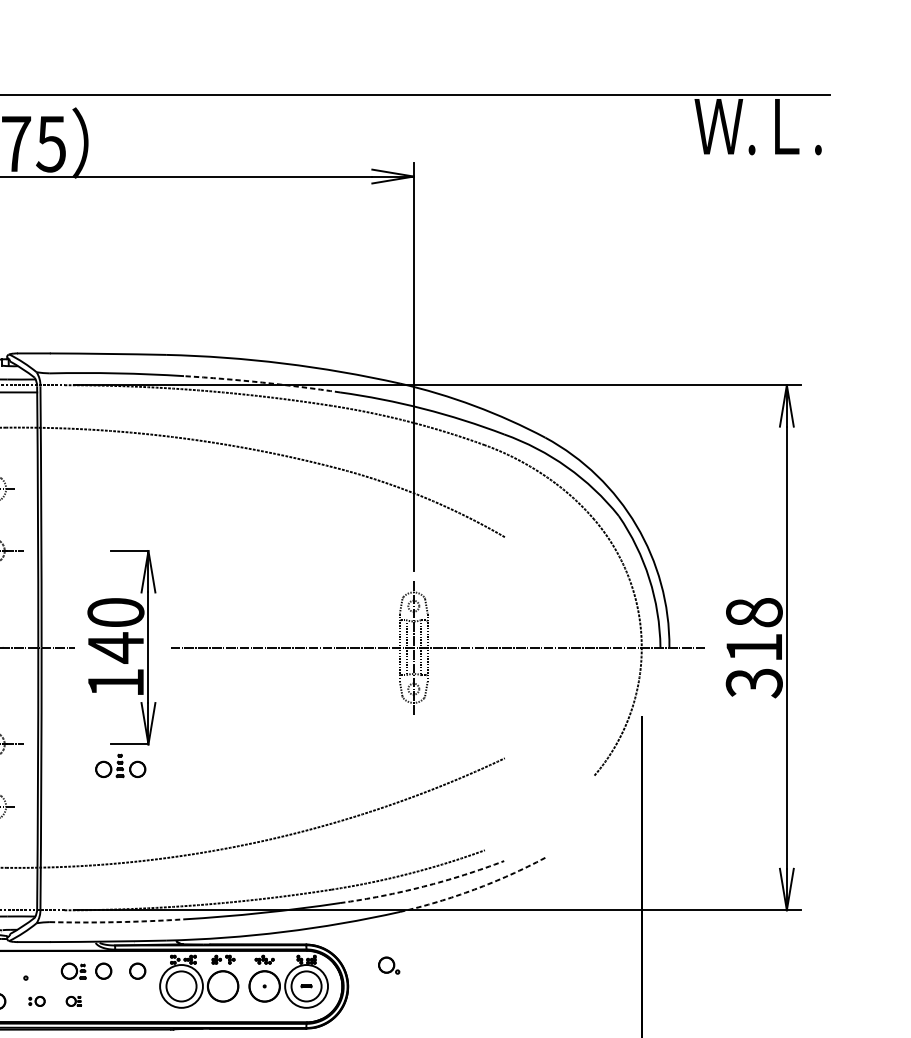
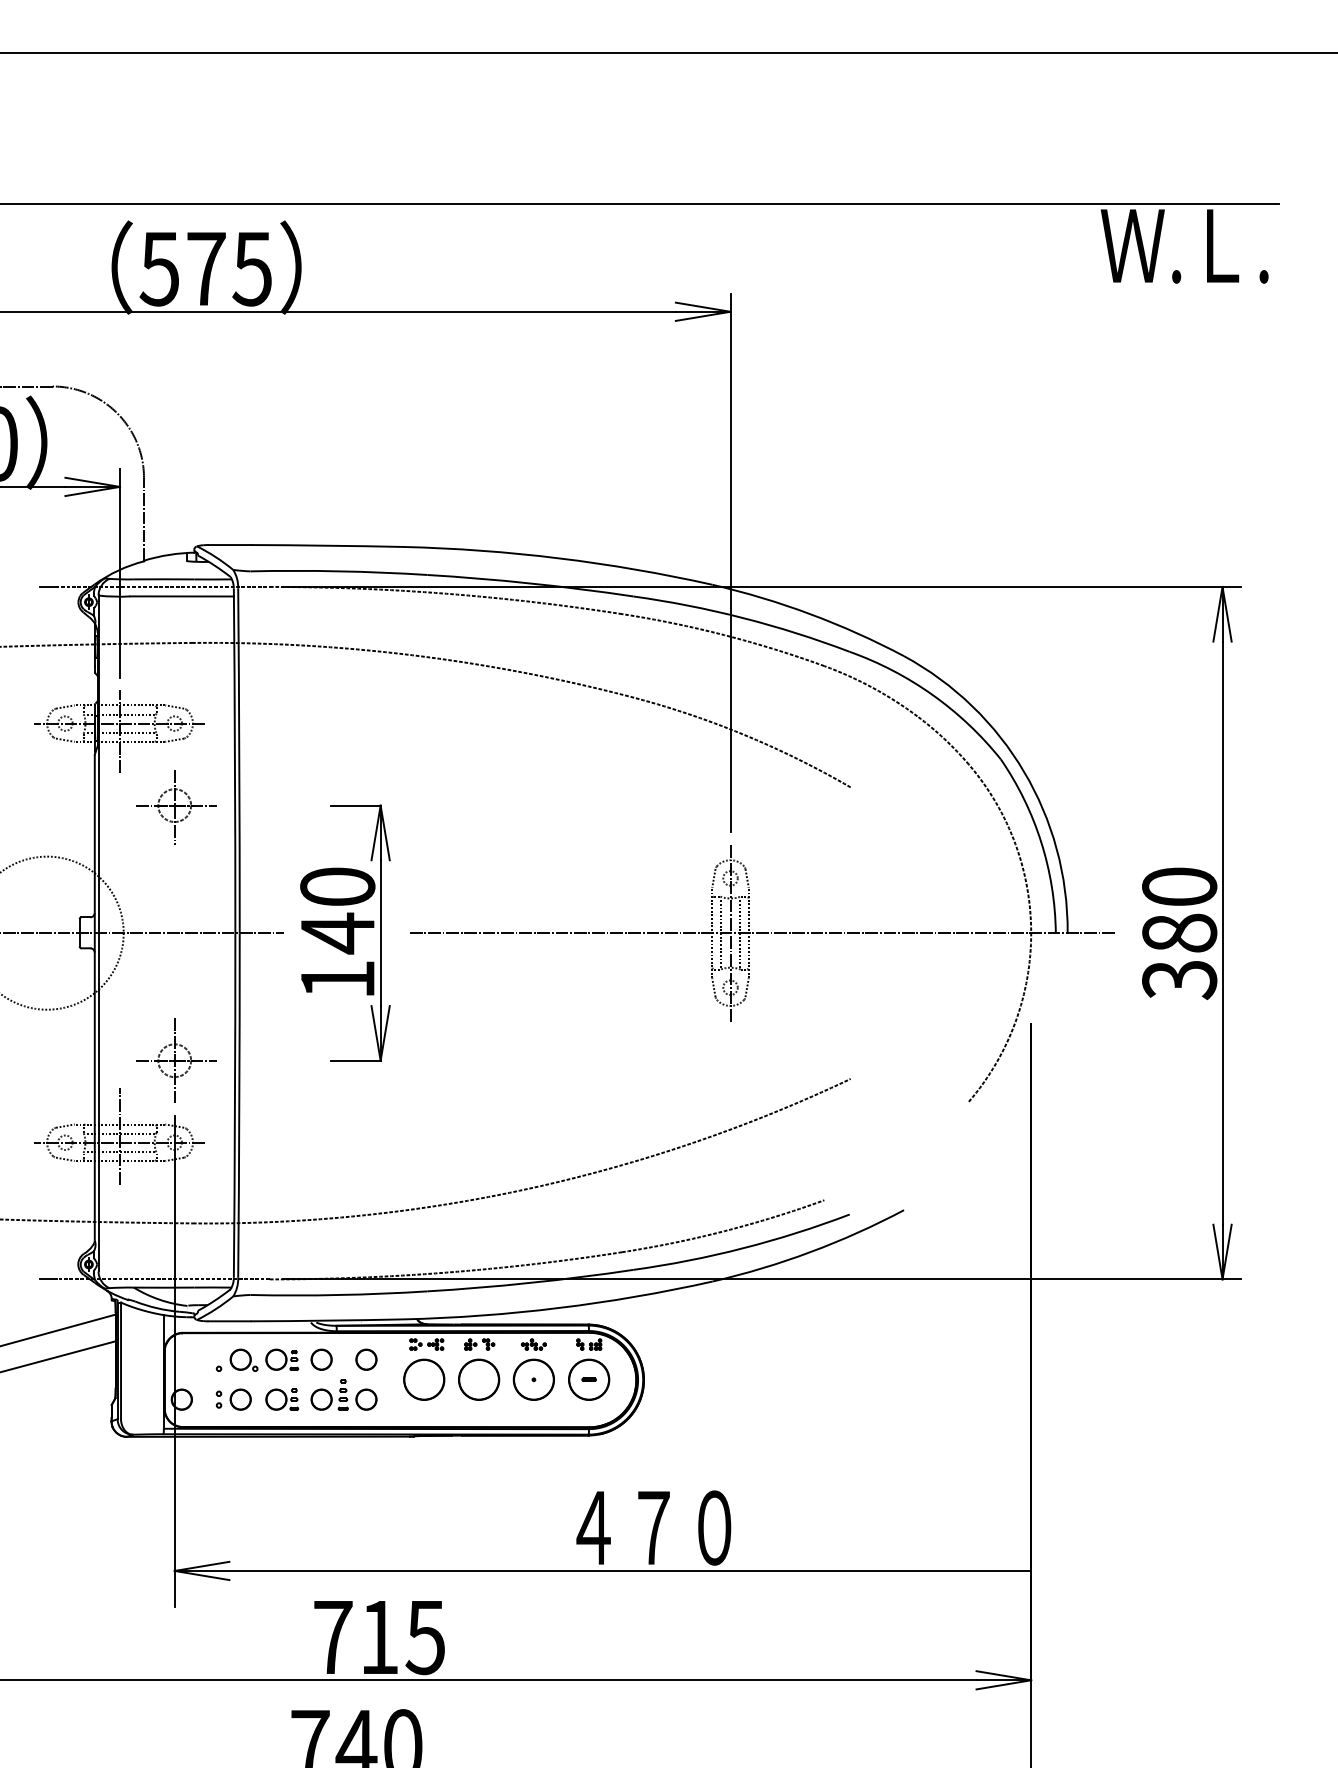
arc: (262, 382) -> (530, 583), dashed -> solid
text: (754, 629) -> (1179, 909), 318 -> 380
part: (120, 765) -> (343, 1394), moved
arc: (423, 886) -> (743, 1248), dashed -> solid
arc: (474, 889) -> (810, 1252), dashed -> solid
arc: (117, 922) -> (339, 1295), dashed -> solid
part: (388, 964) -> (243, 1359), moved
circle: (181, 986) -> (424, 1379), size x0.71
circle: (306, 986) -> (588, 1379), size x0.71
part: (36, 1001) -> (233, 1399), size x1.67
part: (74, 1001) -> (282, 1399), size x1.67

